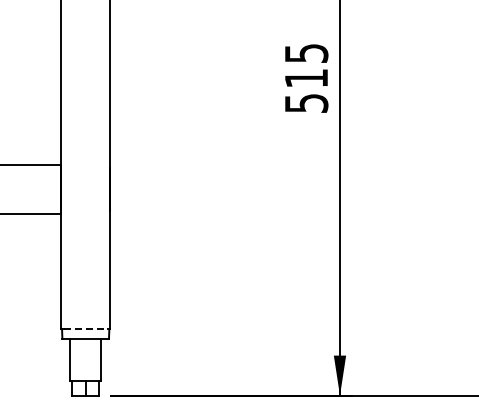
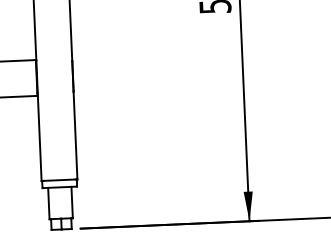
line: (85, 328) -> (59, 179), dashed -> solid

